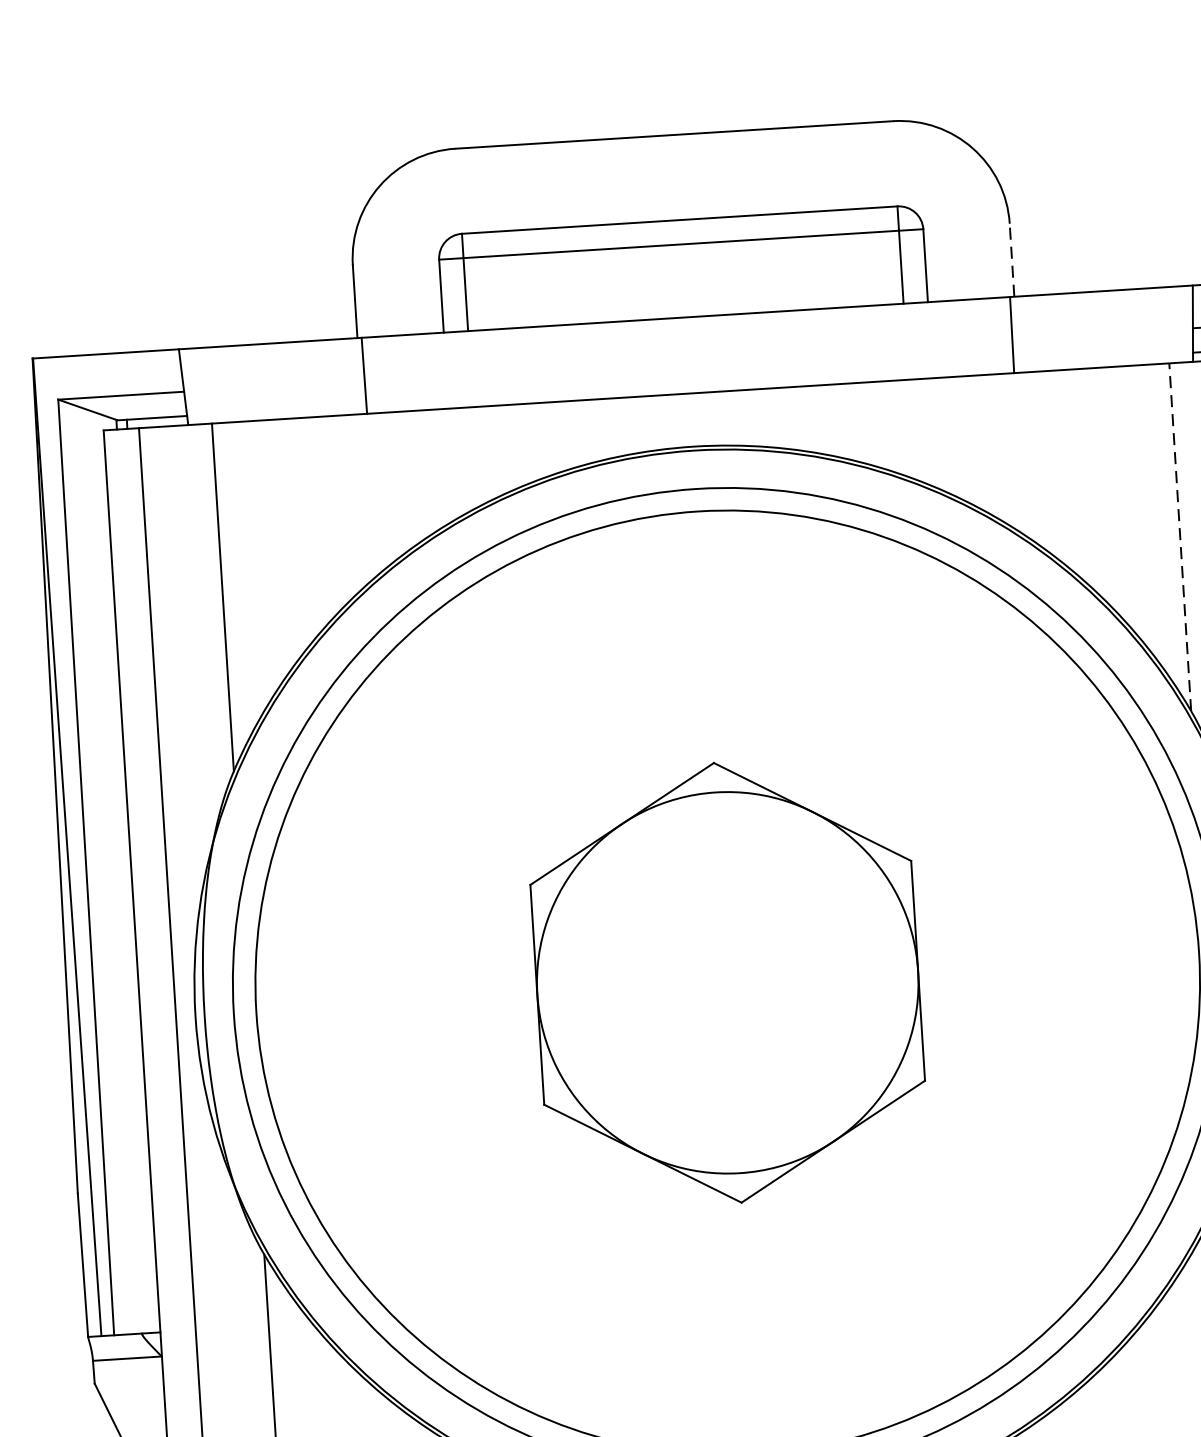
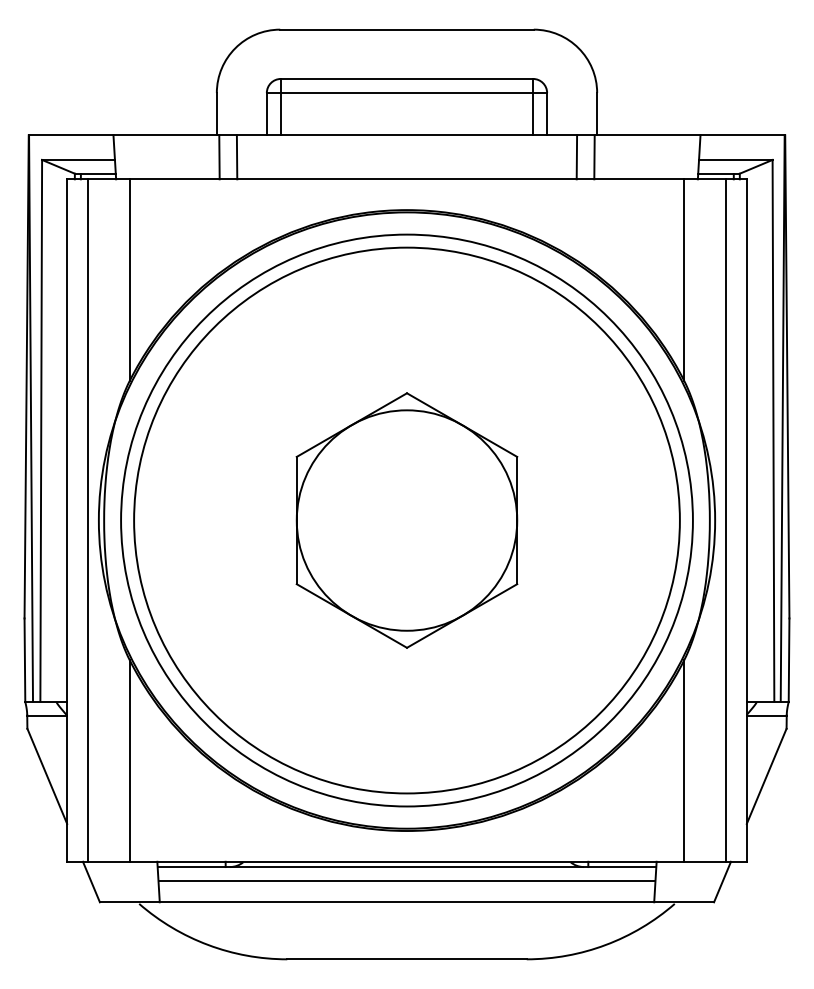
line: (1012, 259) -> (597, 113), dashed -> solid
line: (981, 337) -> (576, 157), added
line: (393, 374) -> (236, 157), added
line: (1180, 538) -> (684, 280), dashed -> solid

